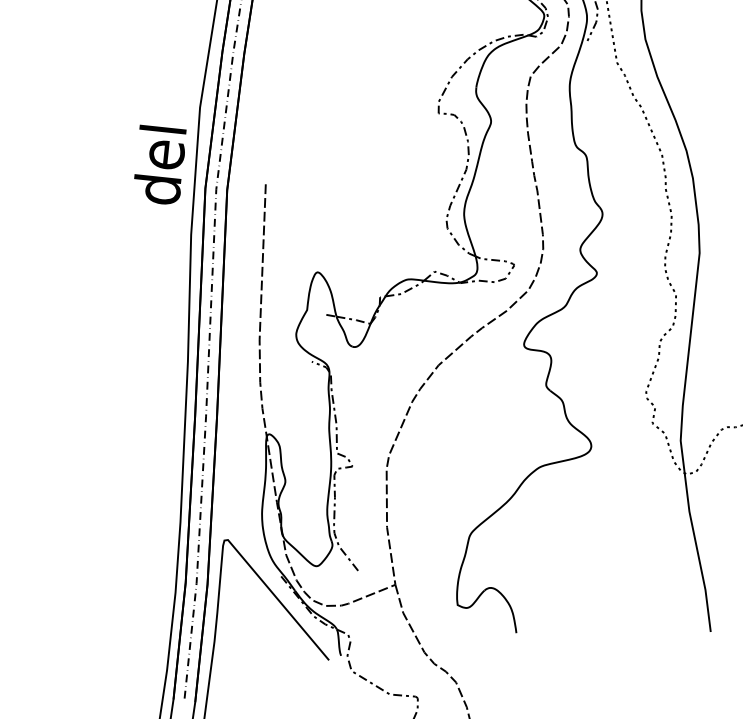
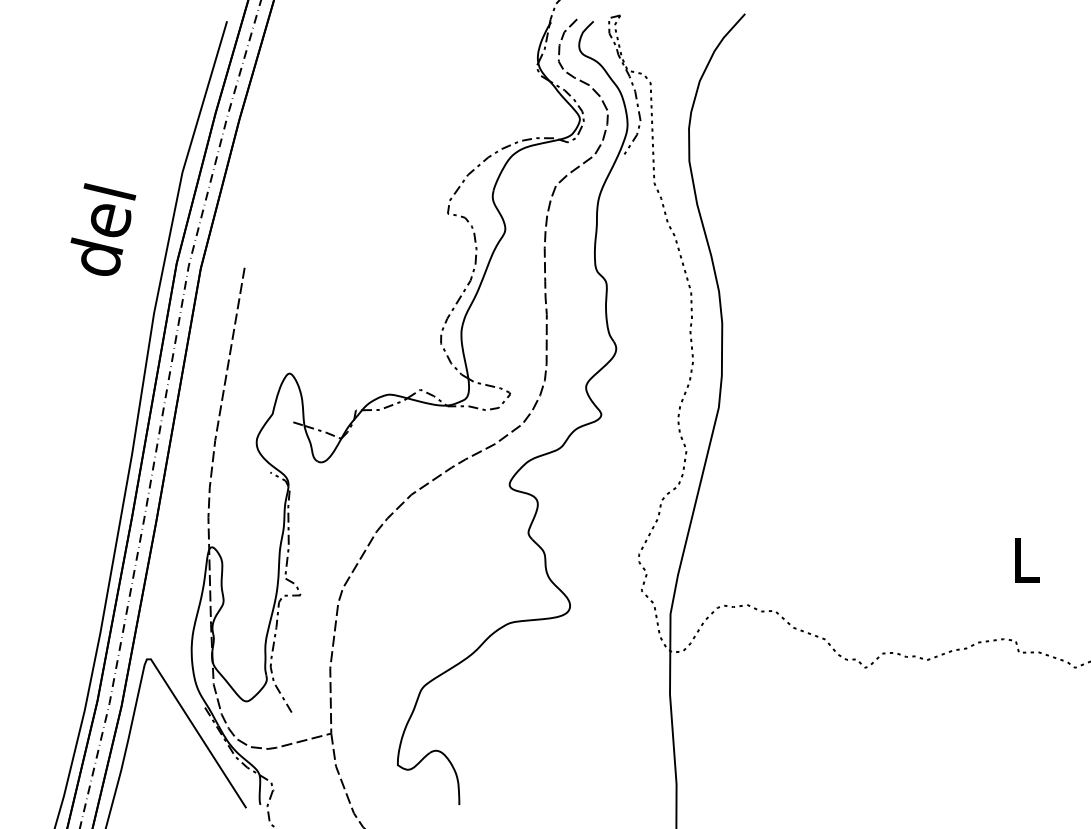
text: (161, 163) -> (103, 229), moved

